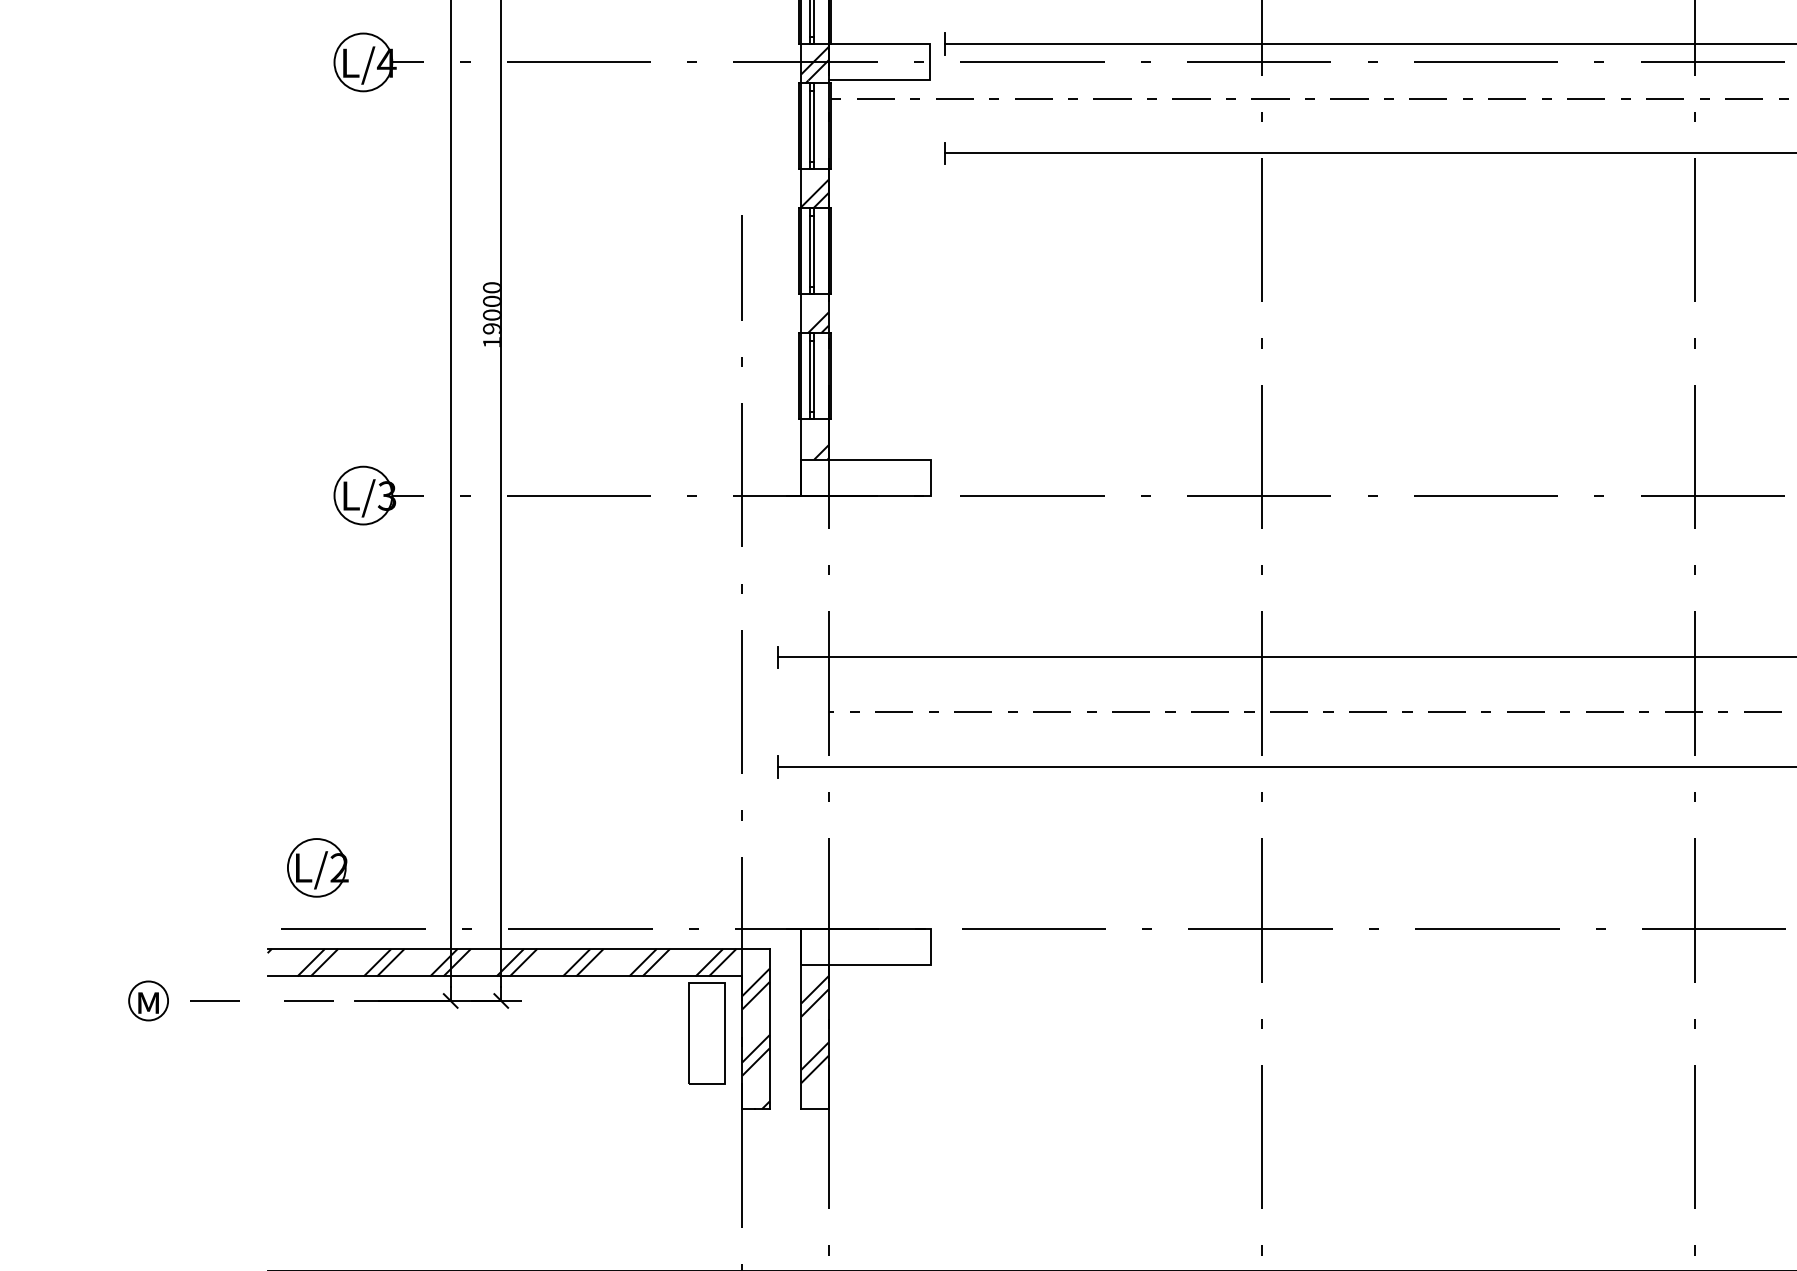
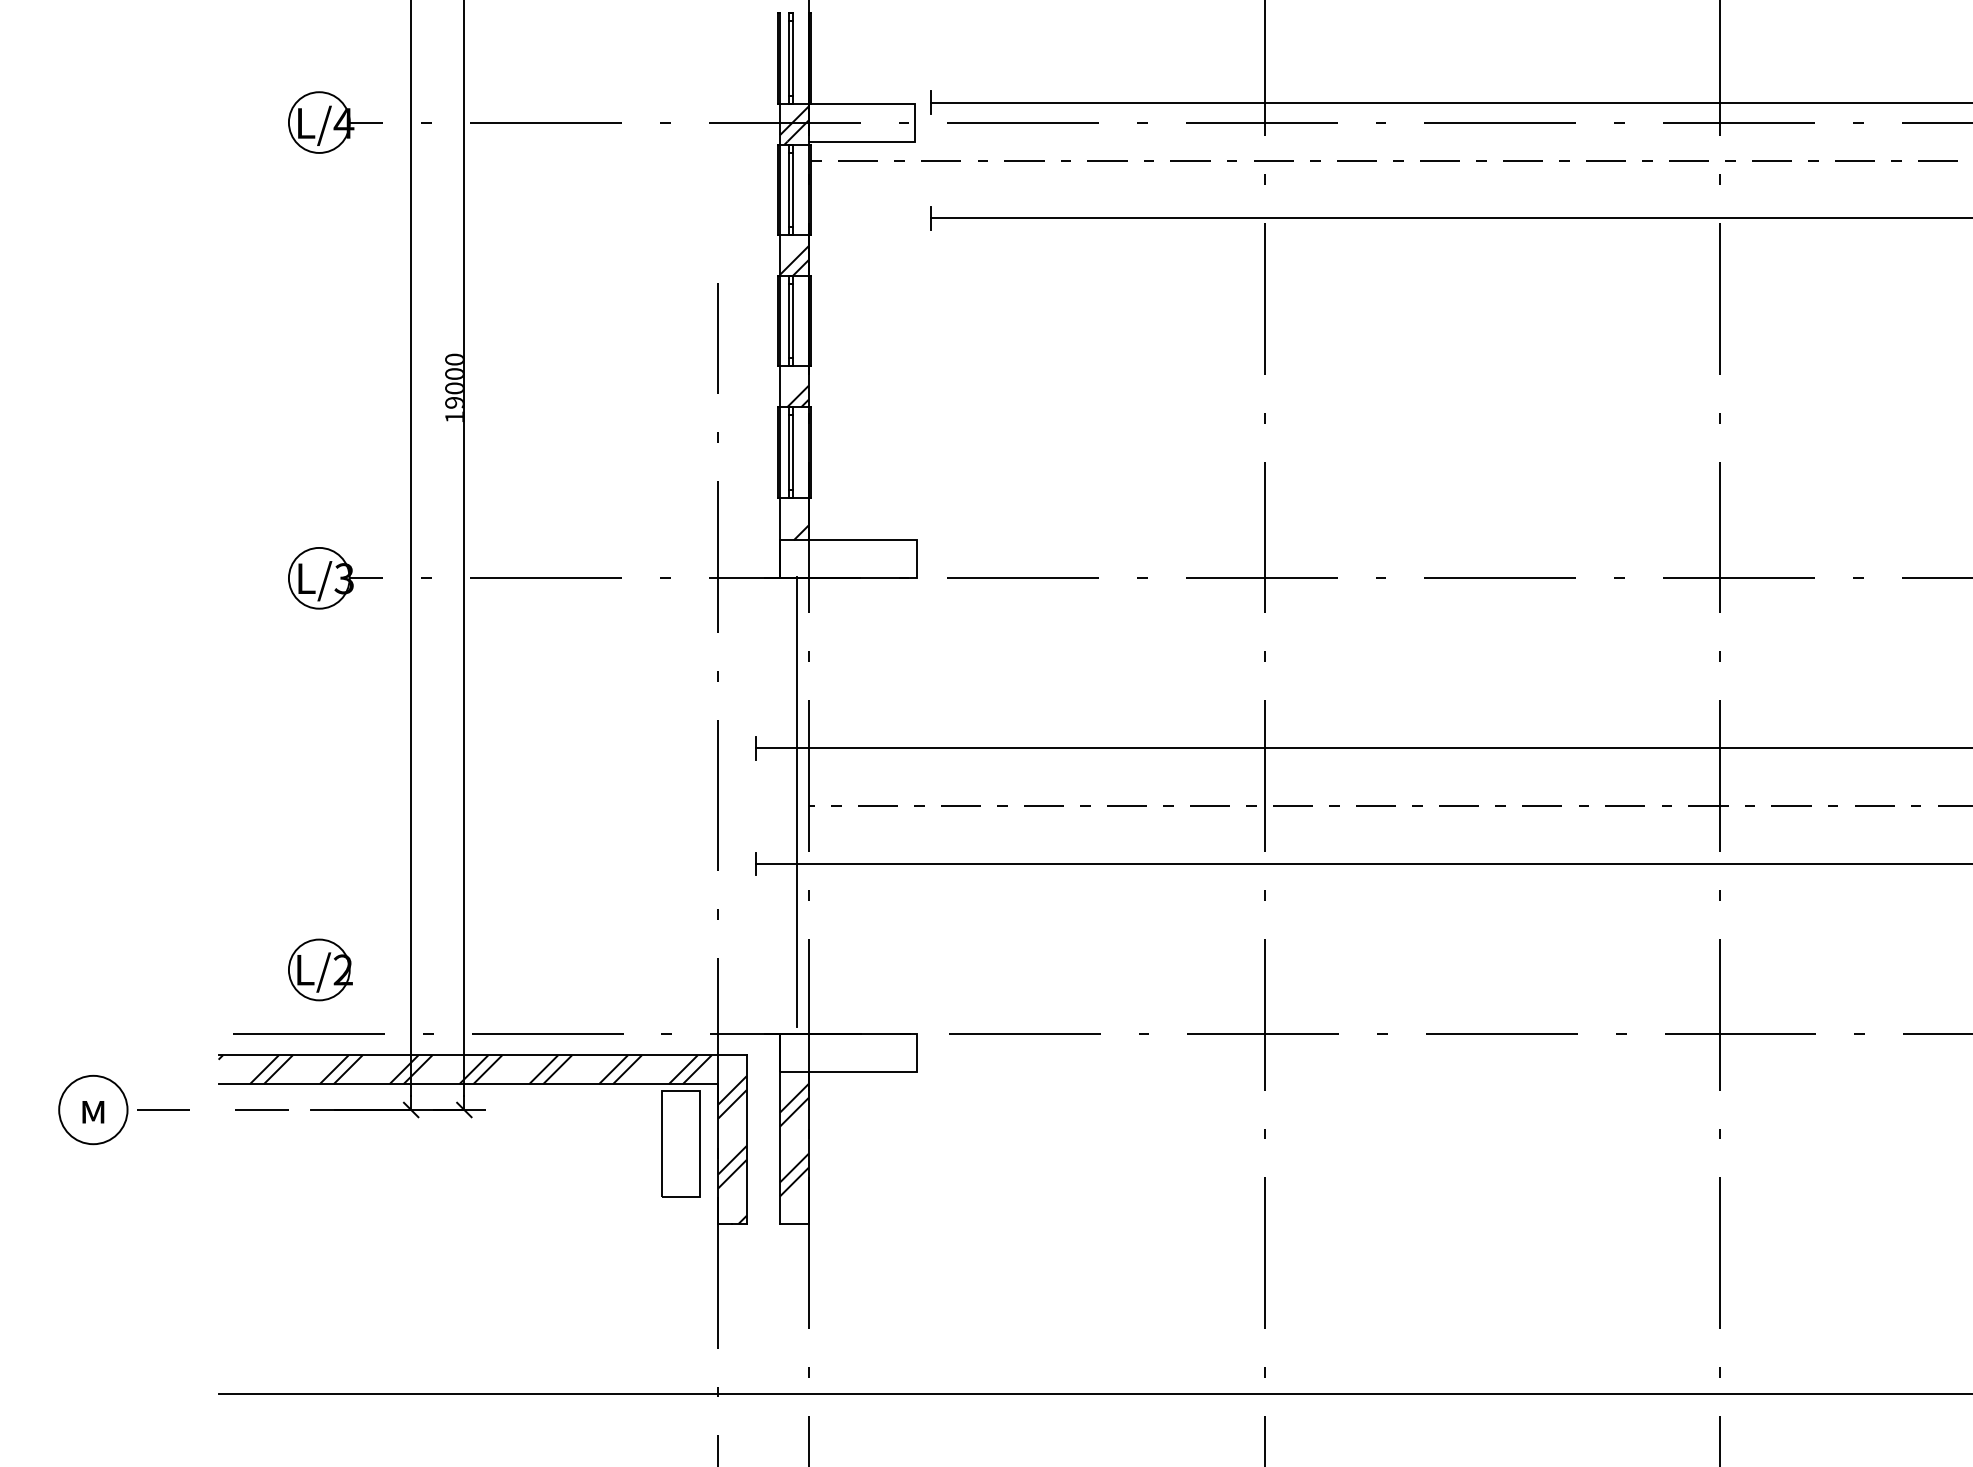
line: (816, 708) -> (796, 802), added
part: (317, 867) -> (320, 969), moved
circle: (148, 1000) -> (93, 1109), size x1.67

